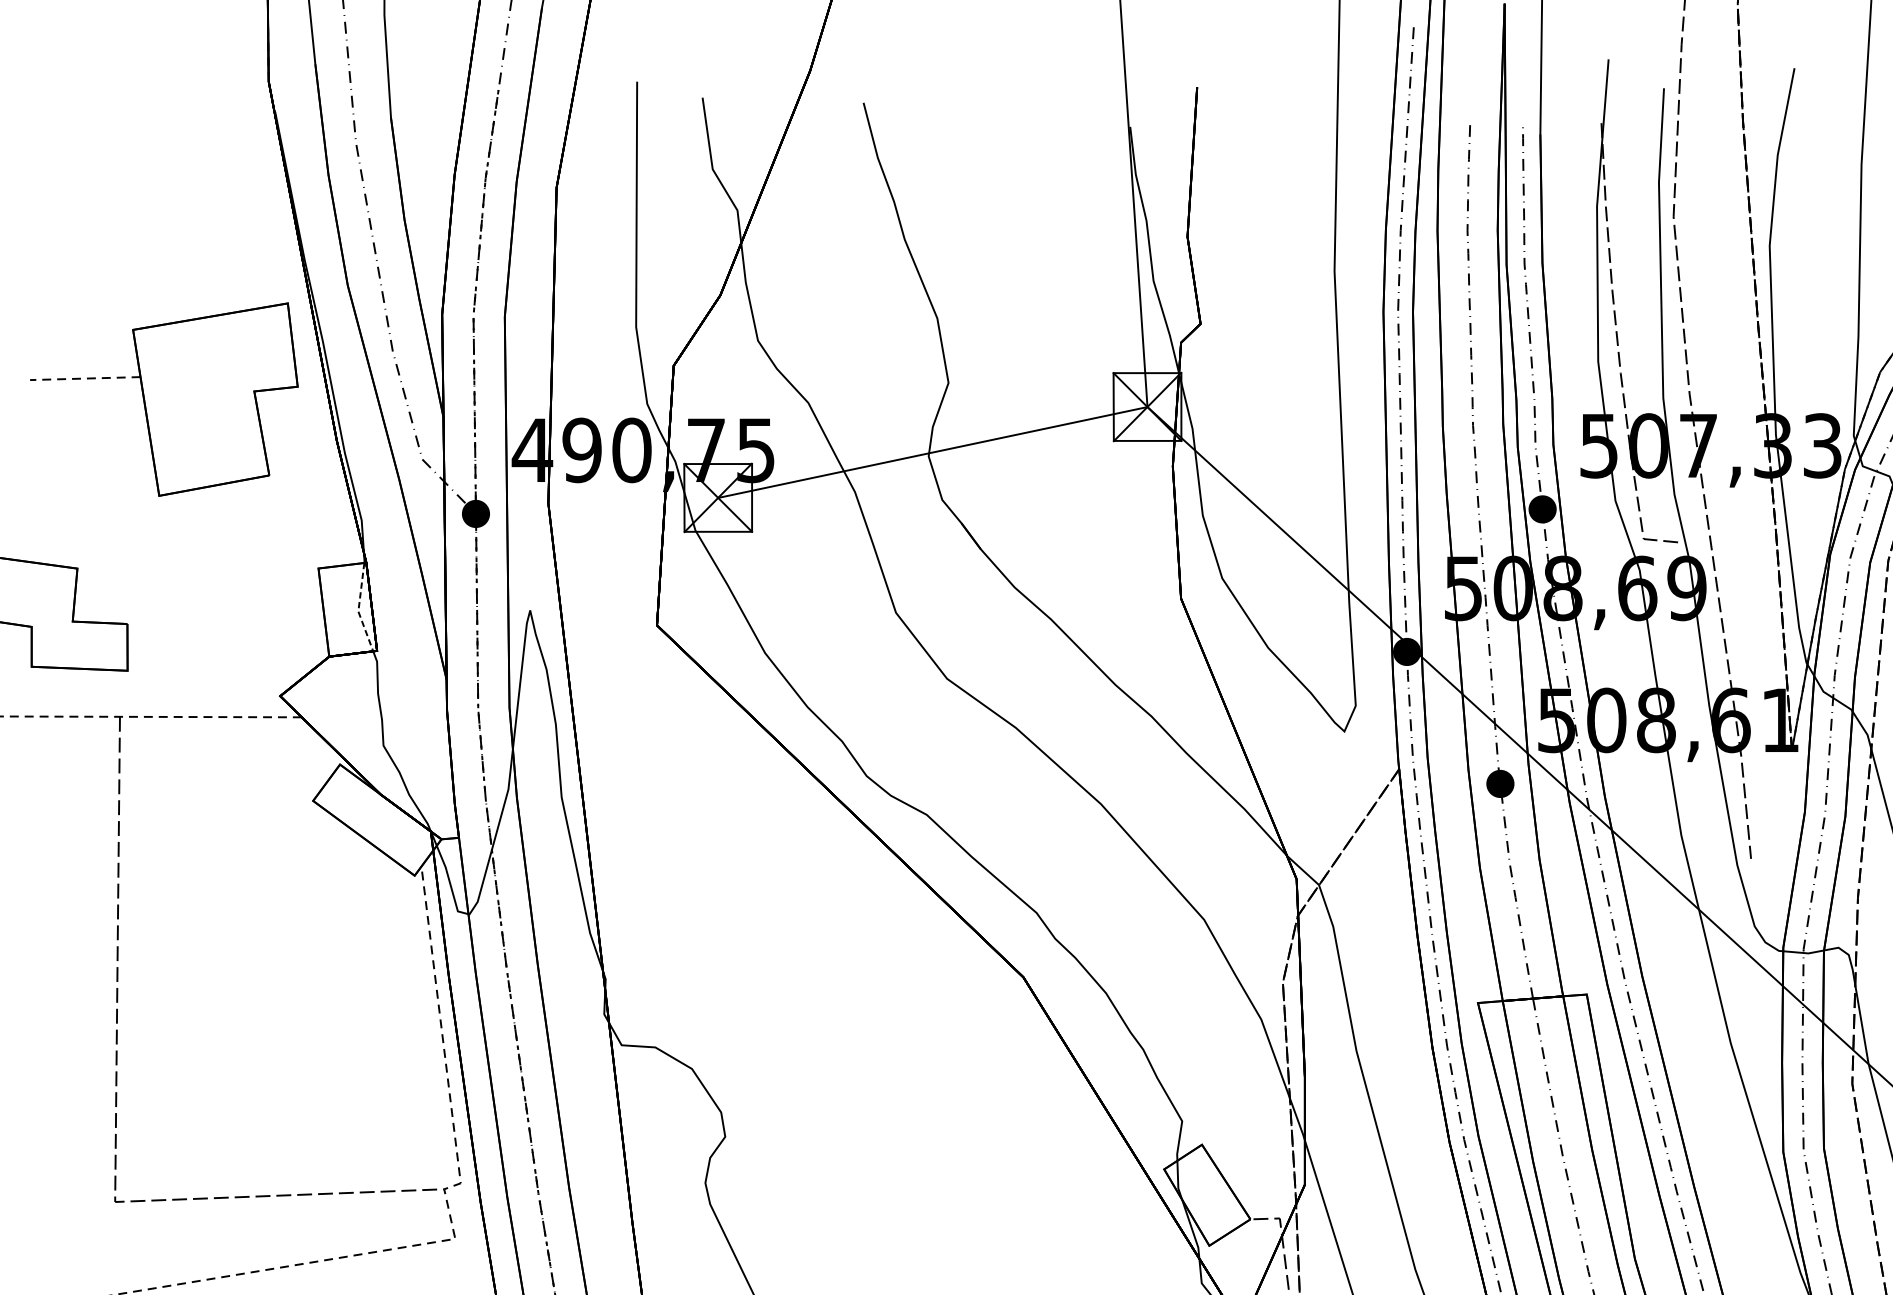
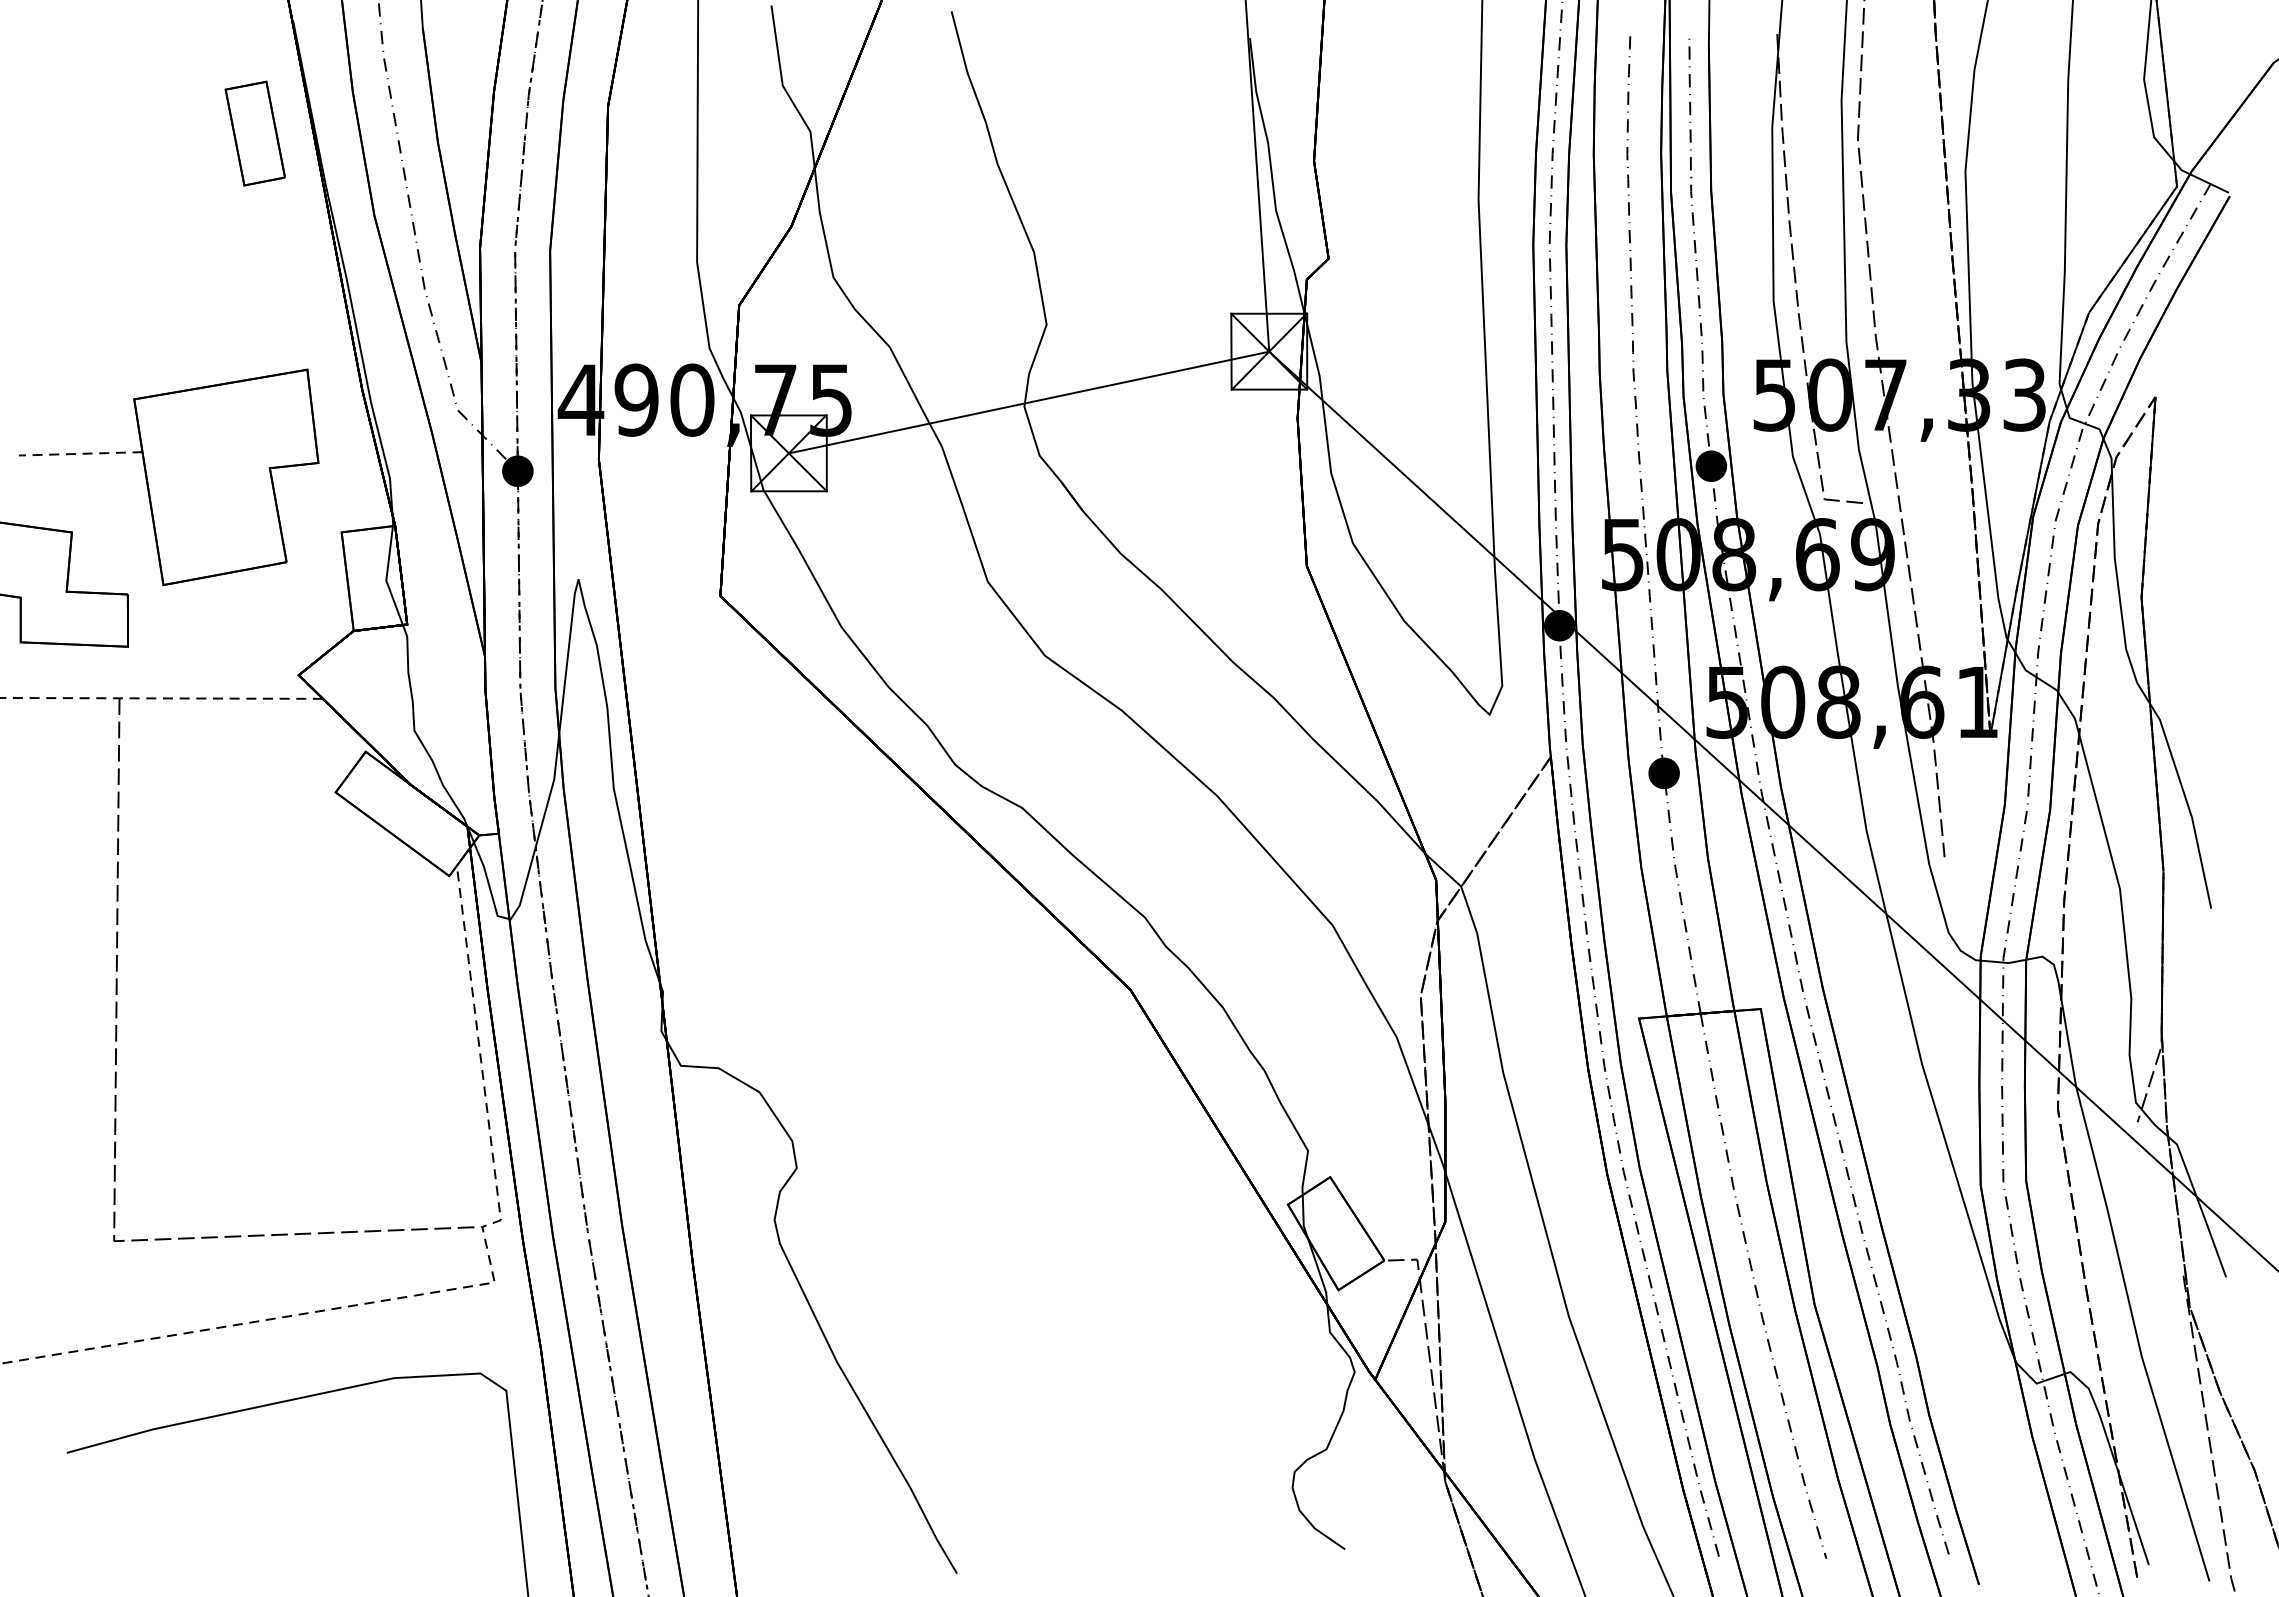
part: (240, 212) -> (254, 133), added
part: (164, 398) -> (169, 476), moved
line: (358, 608) -> (386, 577), dashed -> solid

